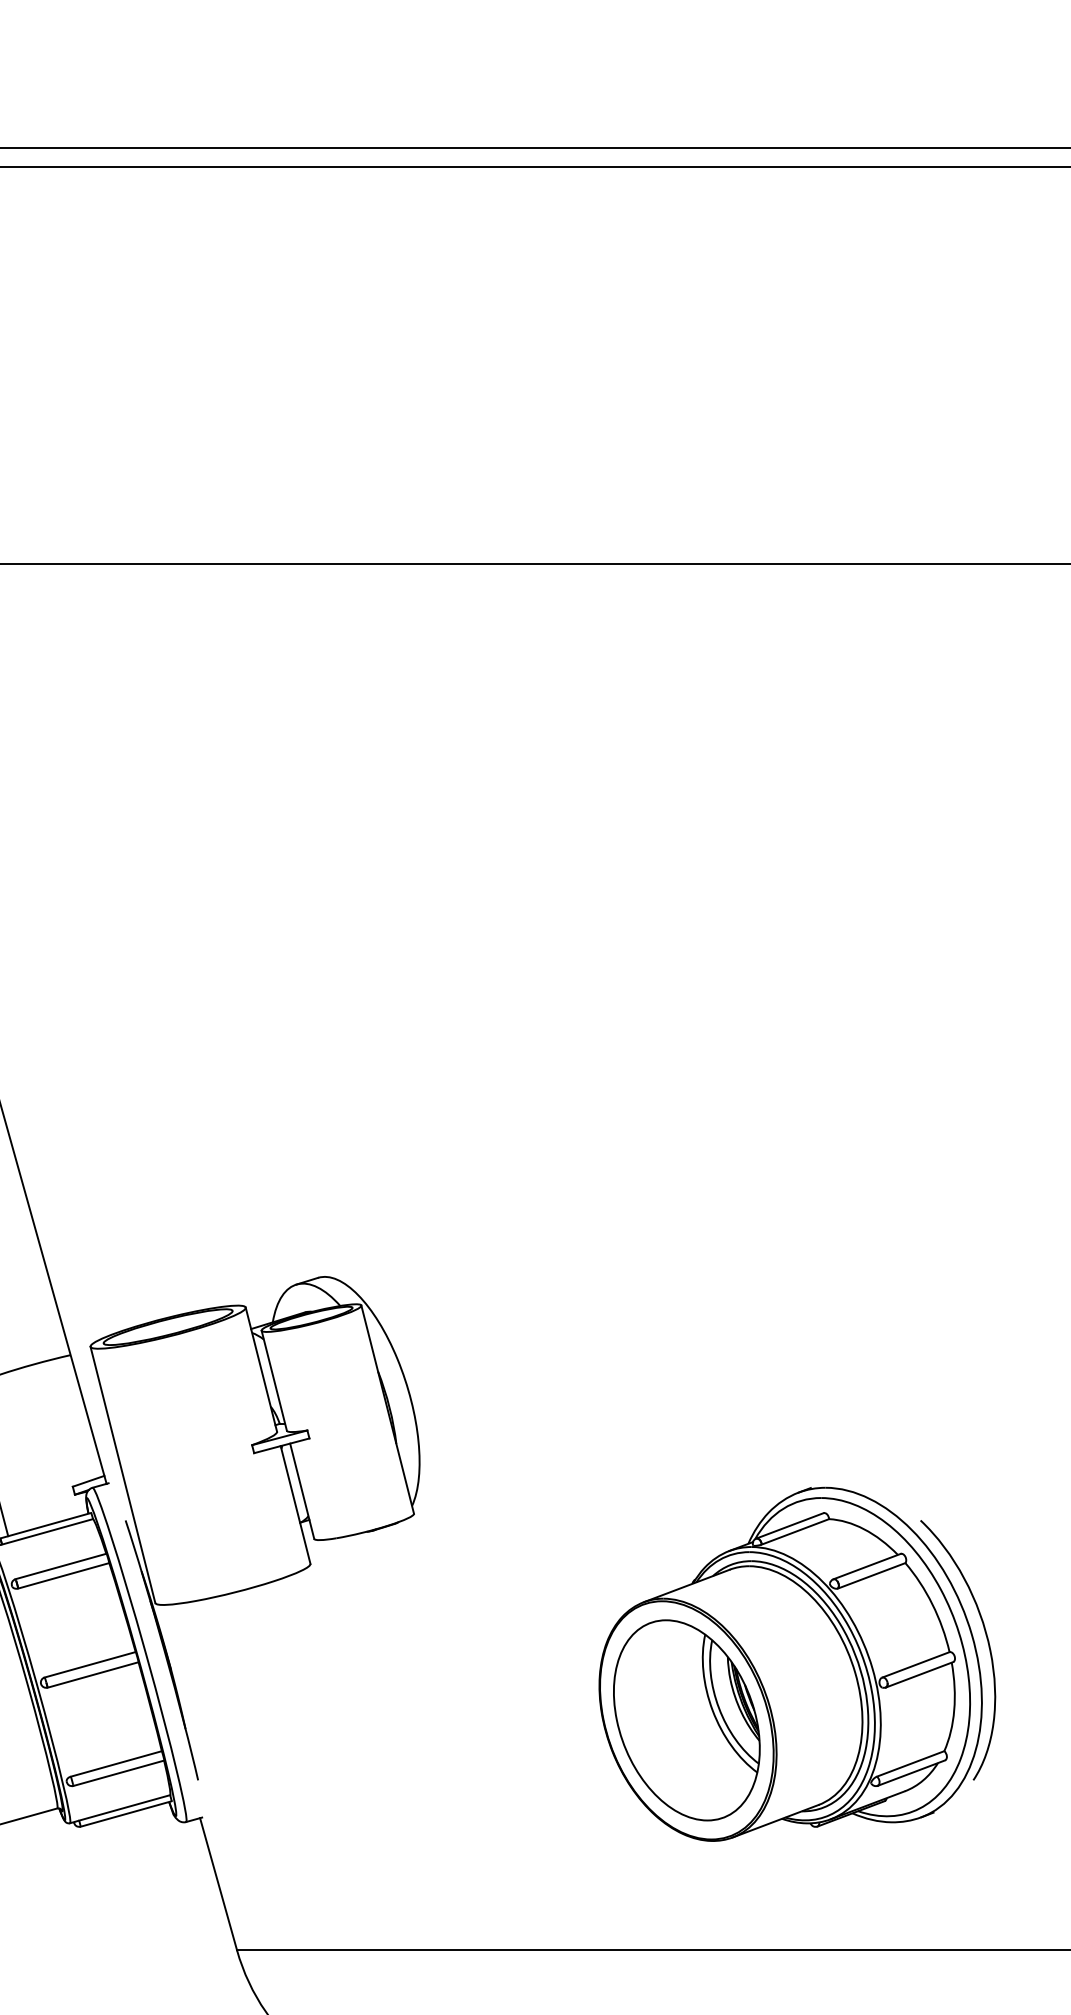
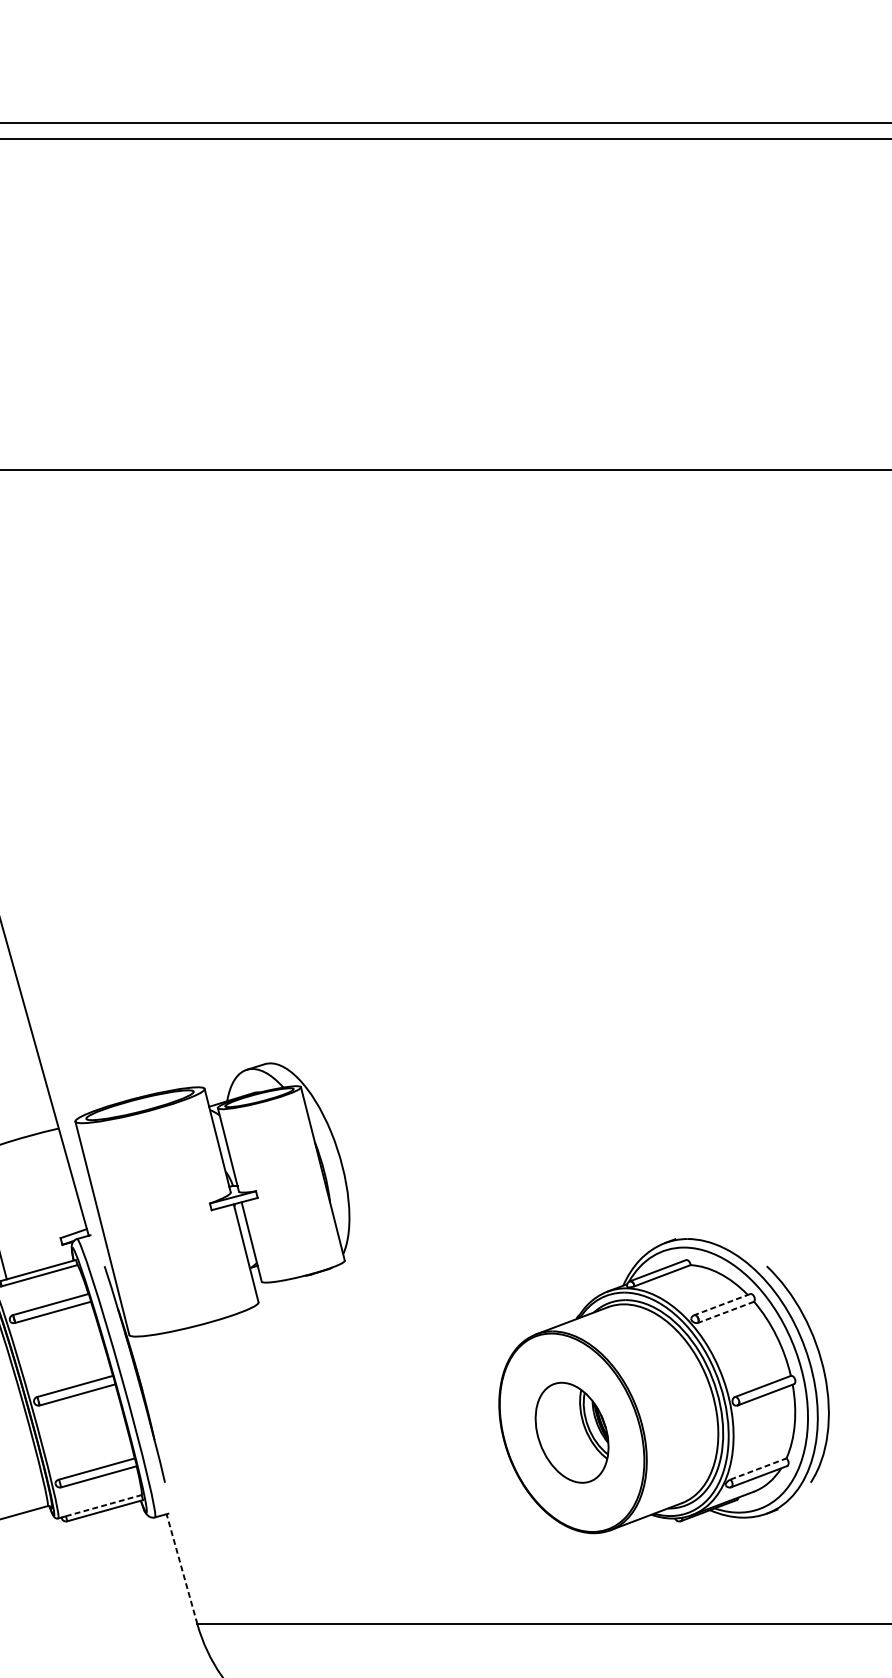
line: (867, 1566) -> (722, 1304), solid -> dashed
line: (871, 1575) -> (725, 1312), solid -> dashed
part: (686, 1720) -> (571, 1432), size x0.6
line: (910, 1763) -> (758, 1468), solid -> dashed
line: (125, 1807) -> (104, 1505), solid -> dashed
line: (218, 1884) -> (181, 1569), solid -> dashed

